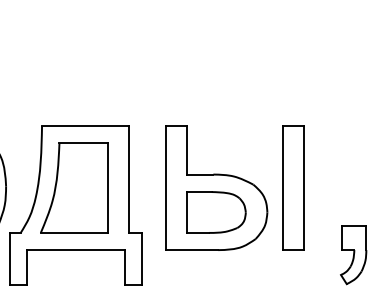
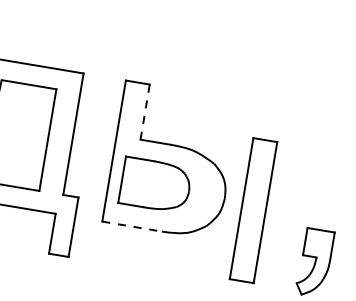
line: (186, 149) -> (144, 111), solid -> dashed
part: (293, 187) -> (253, 209), moved
part: (216, 212) -> (155, 185), moved
line: (192, 250) -> (132, 227), solid -> dashed

